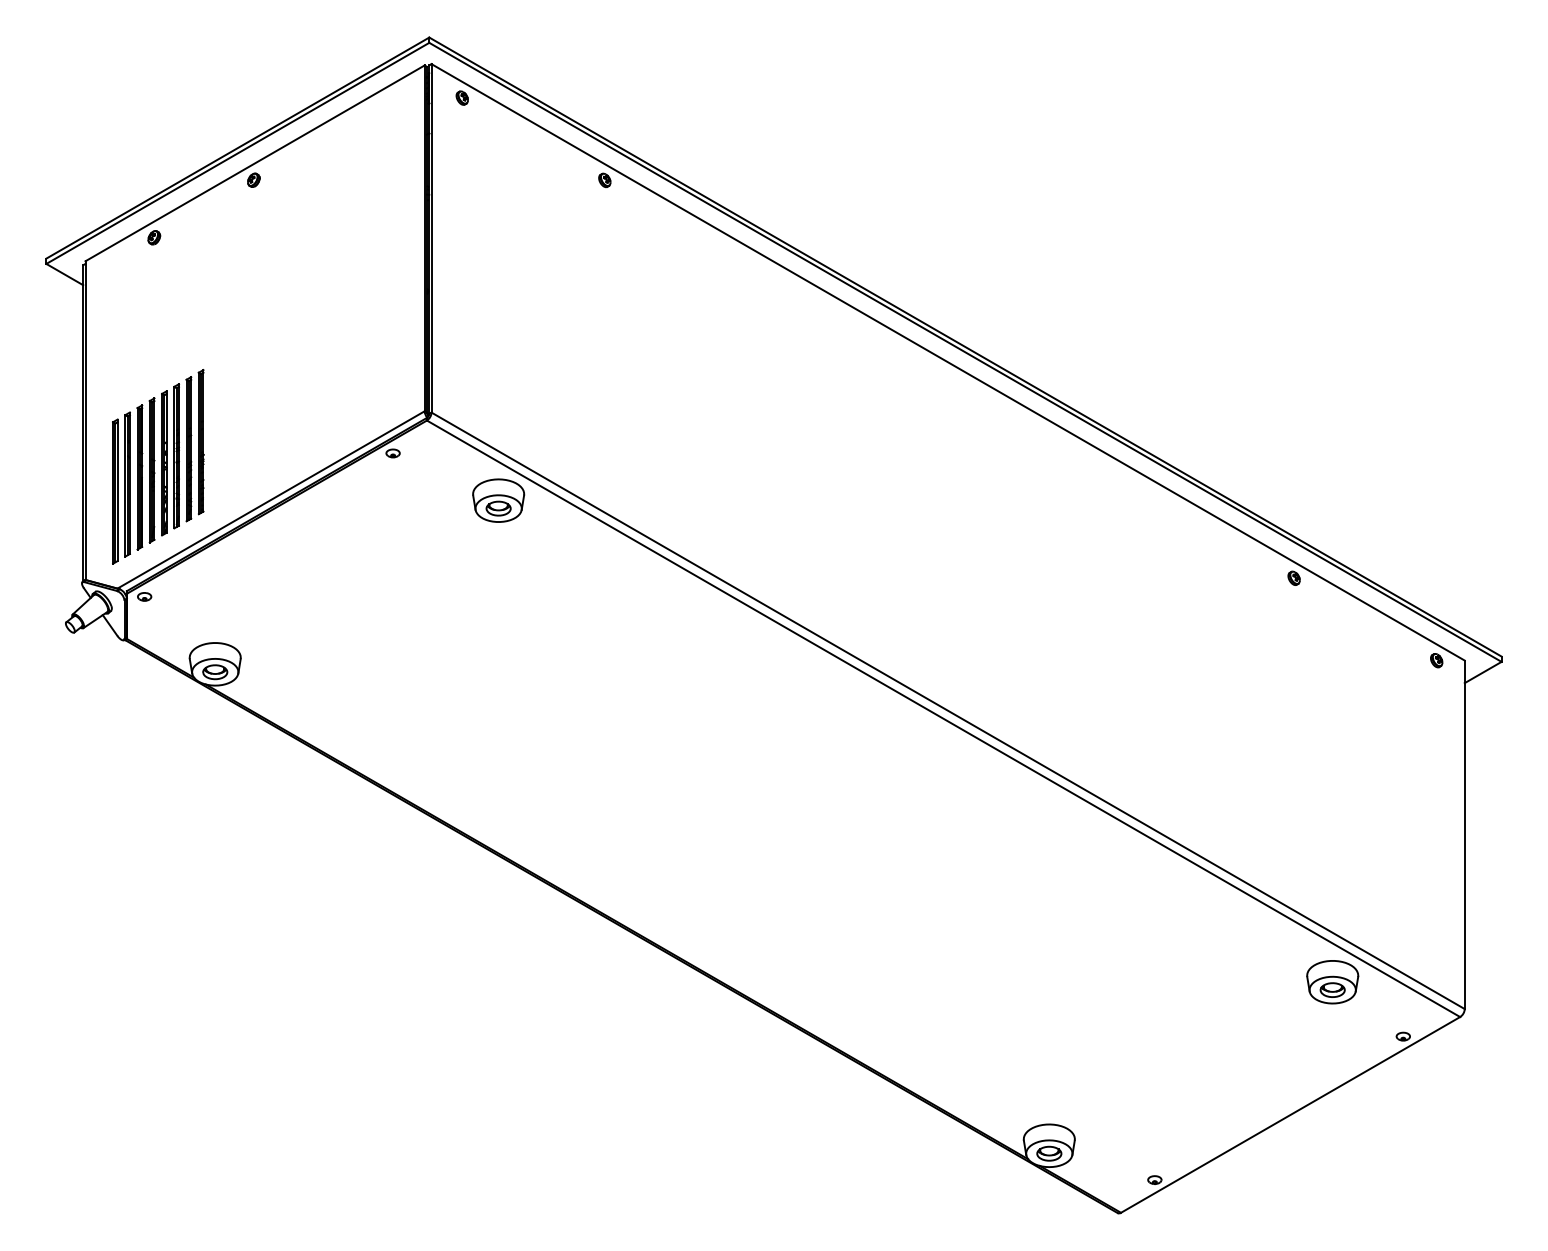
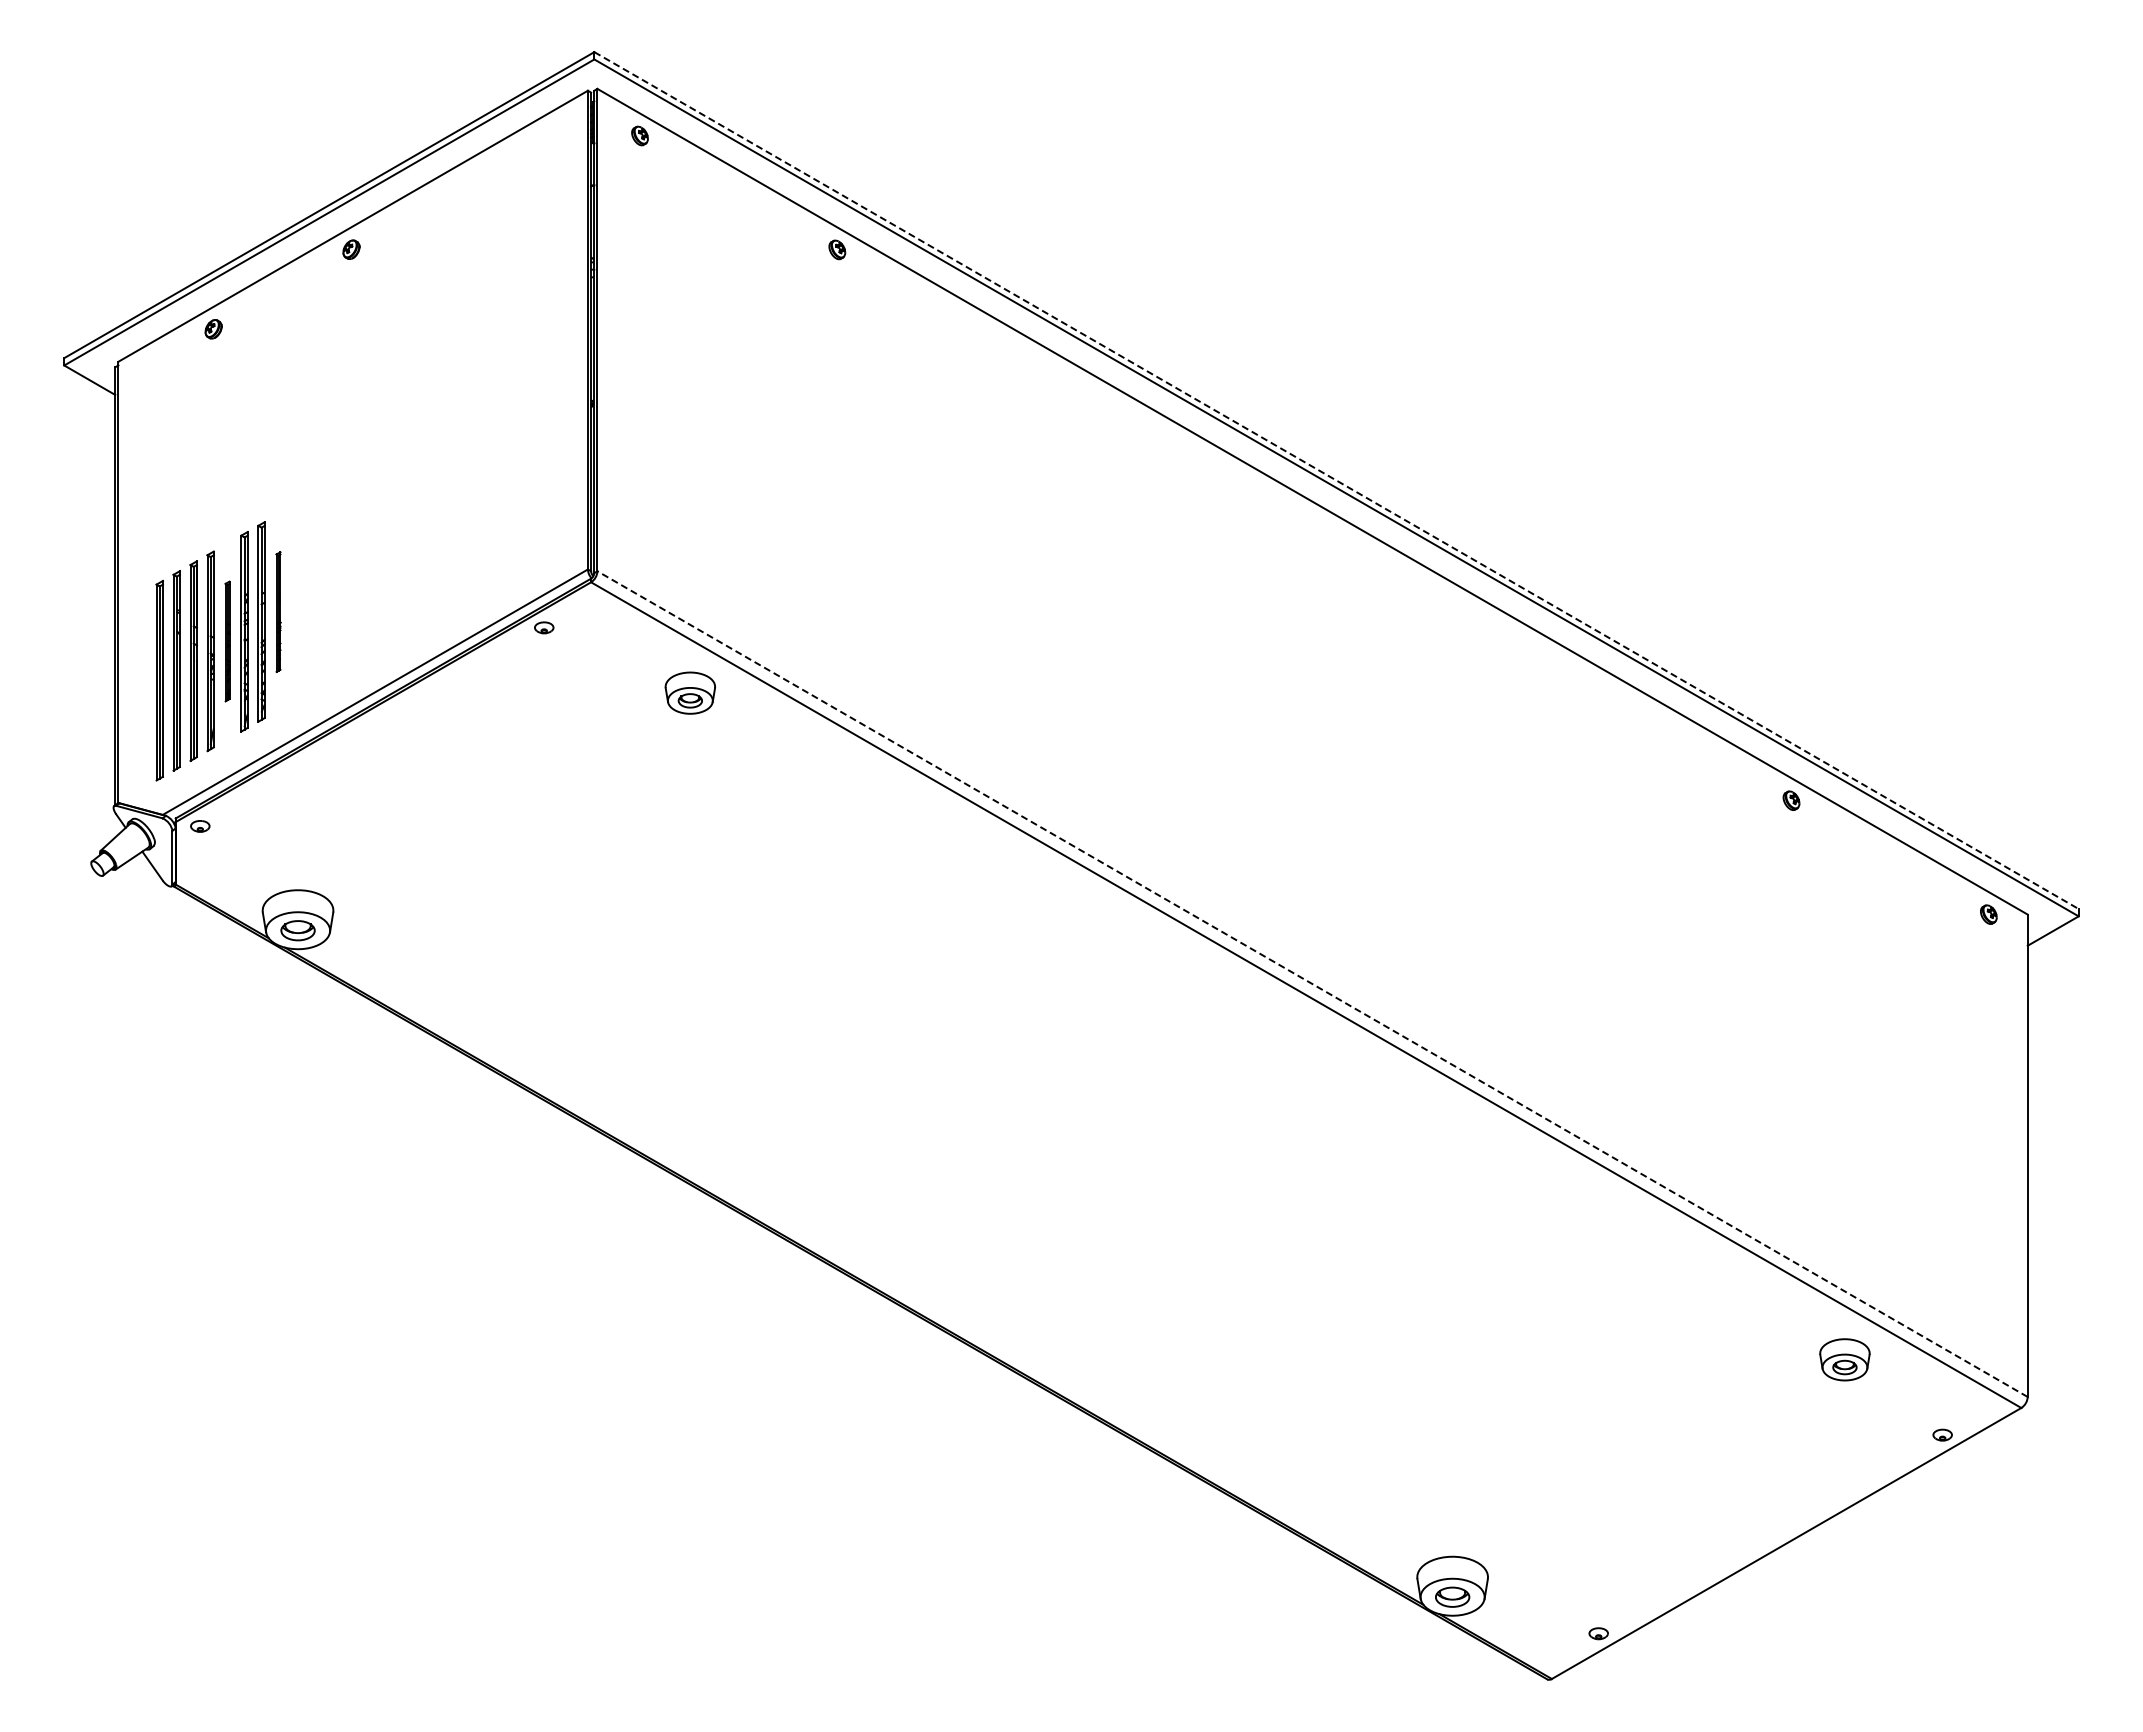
line: (965, 347) -> (1336, 480), solid -> dashed
part: (201, 441) -> (278, 611), size x0.6
part: (164, 463) -> (227, 641), size x0.6
part: (498, 500) -> (690, 692), size x0.7
line: (948, 711) -> (1312, 984), solid -> dashed
part: (1332, 982) -> (1844, 1359), size x0.7

